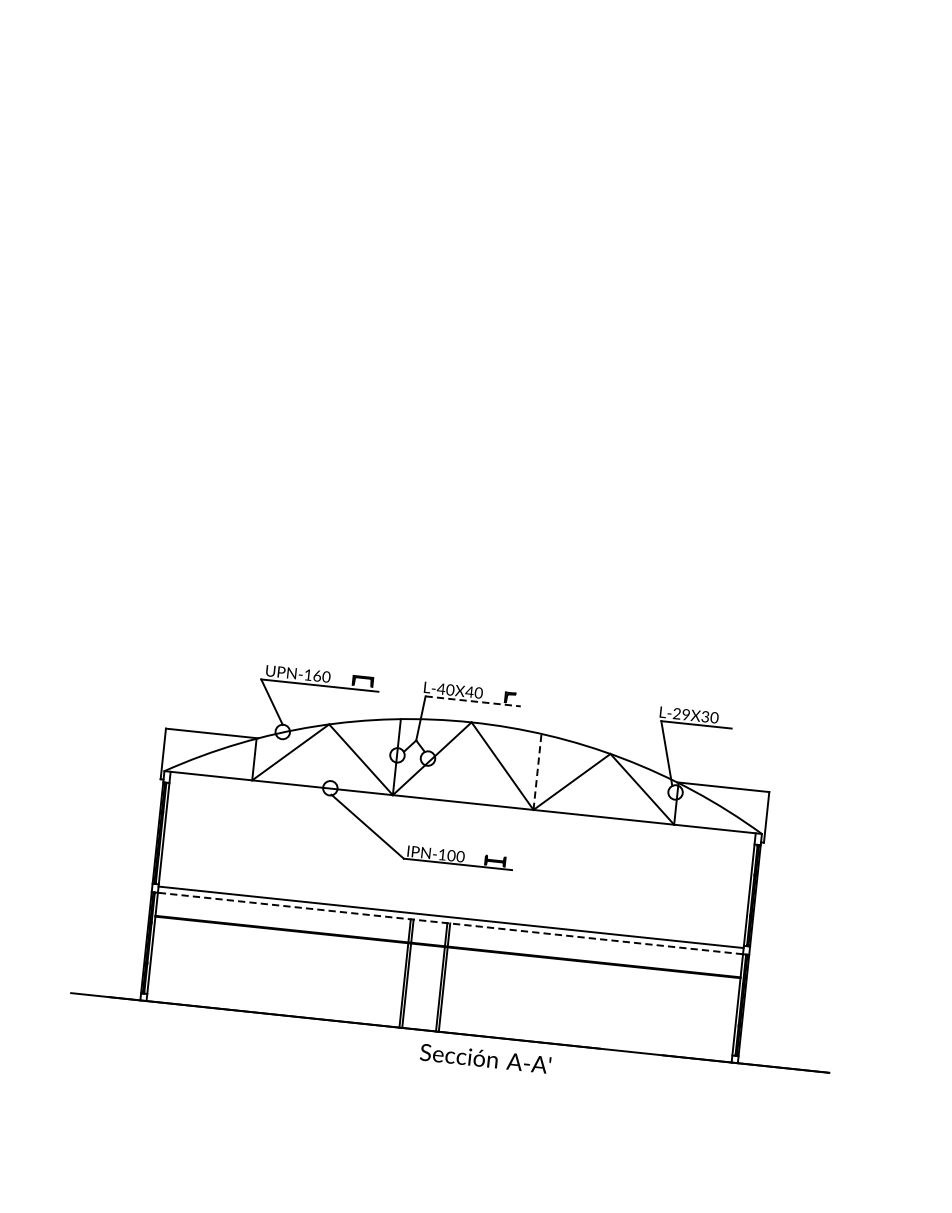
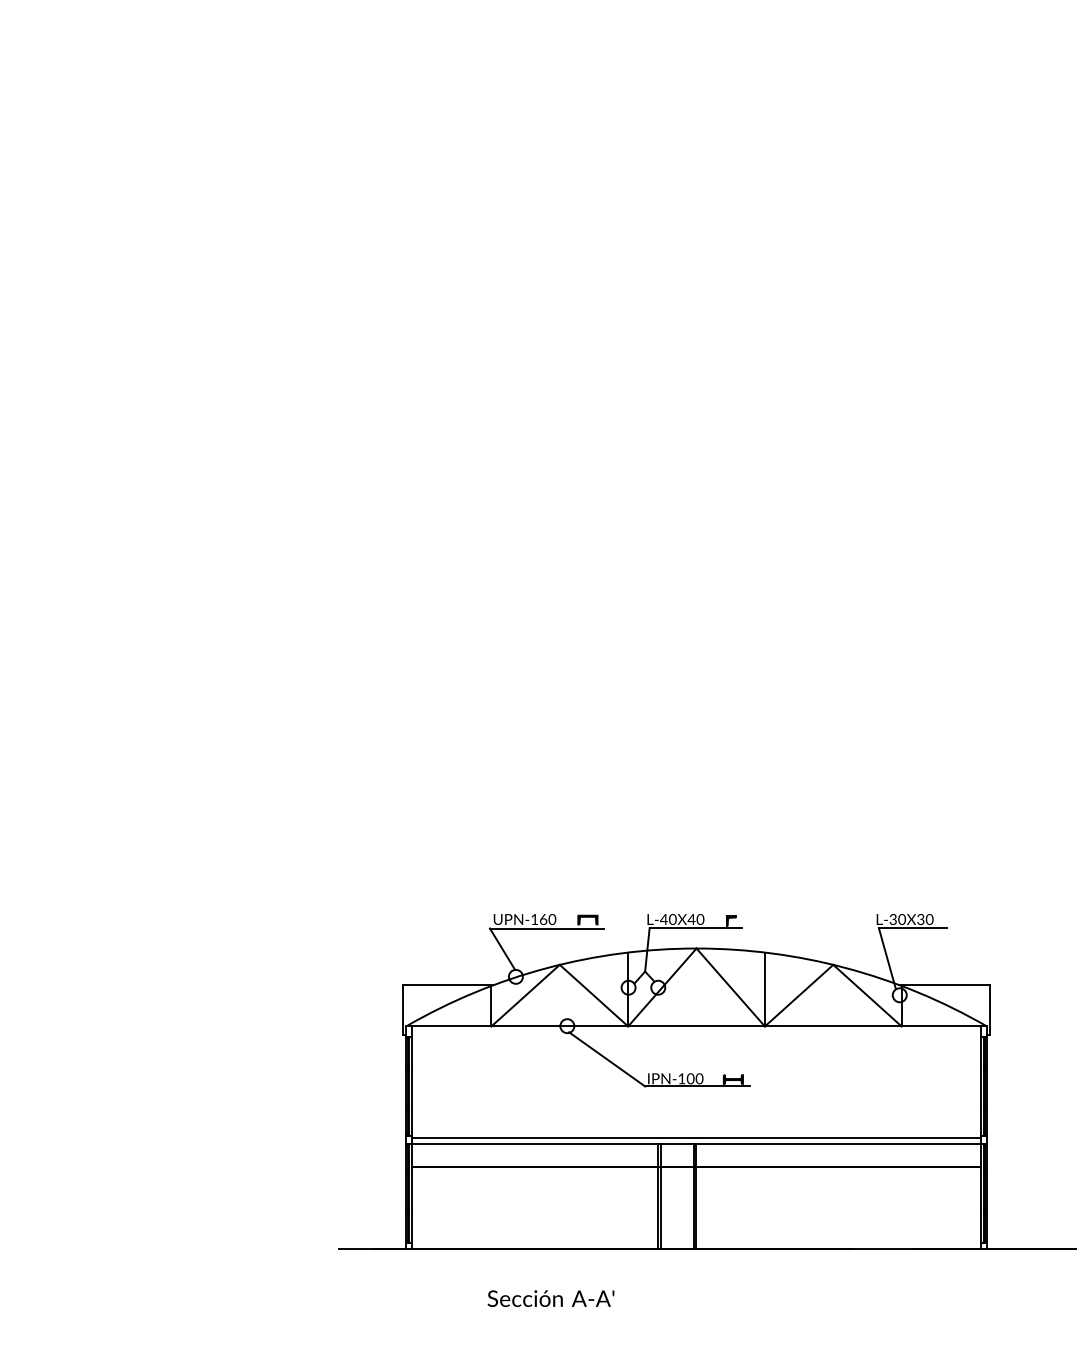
line: (473, 701) -> (696, 928), dashed -> solid
text: (681, 714) -> (897, 919), L-29X30 -> L-30X30
line: (537, 771) -> (764, 989), dashed -> solid
line: (450, 923) -> (696, 1144), dashed -> solid
text: (485, 1058) -> (550, 1298), moved

